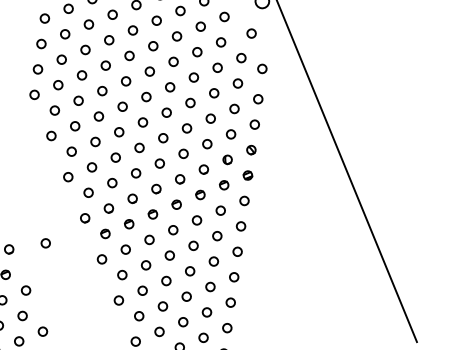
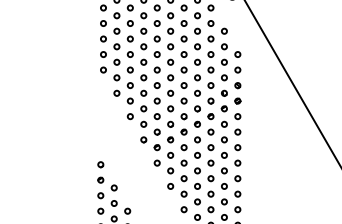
circle: (251, 33) -> (228, 15), removed
circle: (261, 67) -> (237, 35), removed
circle: (44, 242) -> (121, 157), removed

